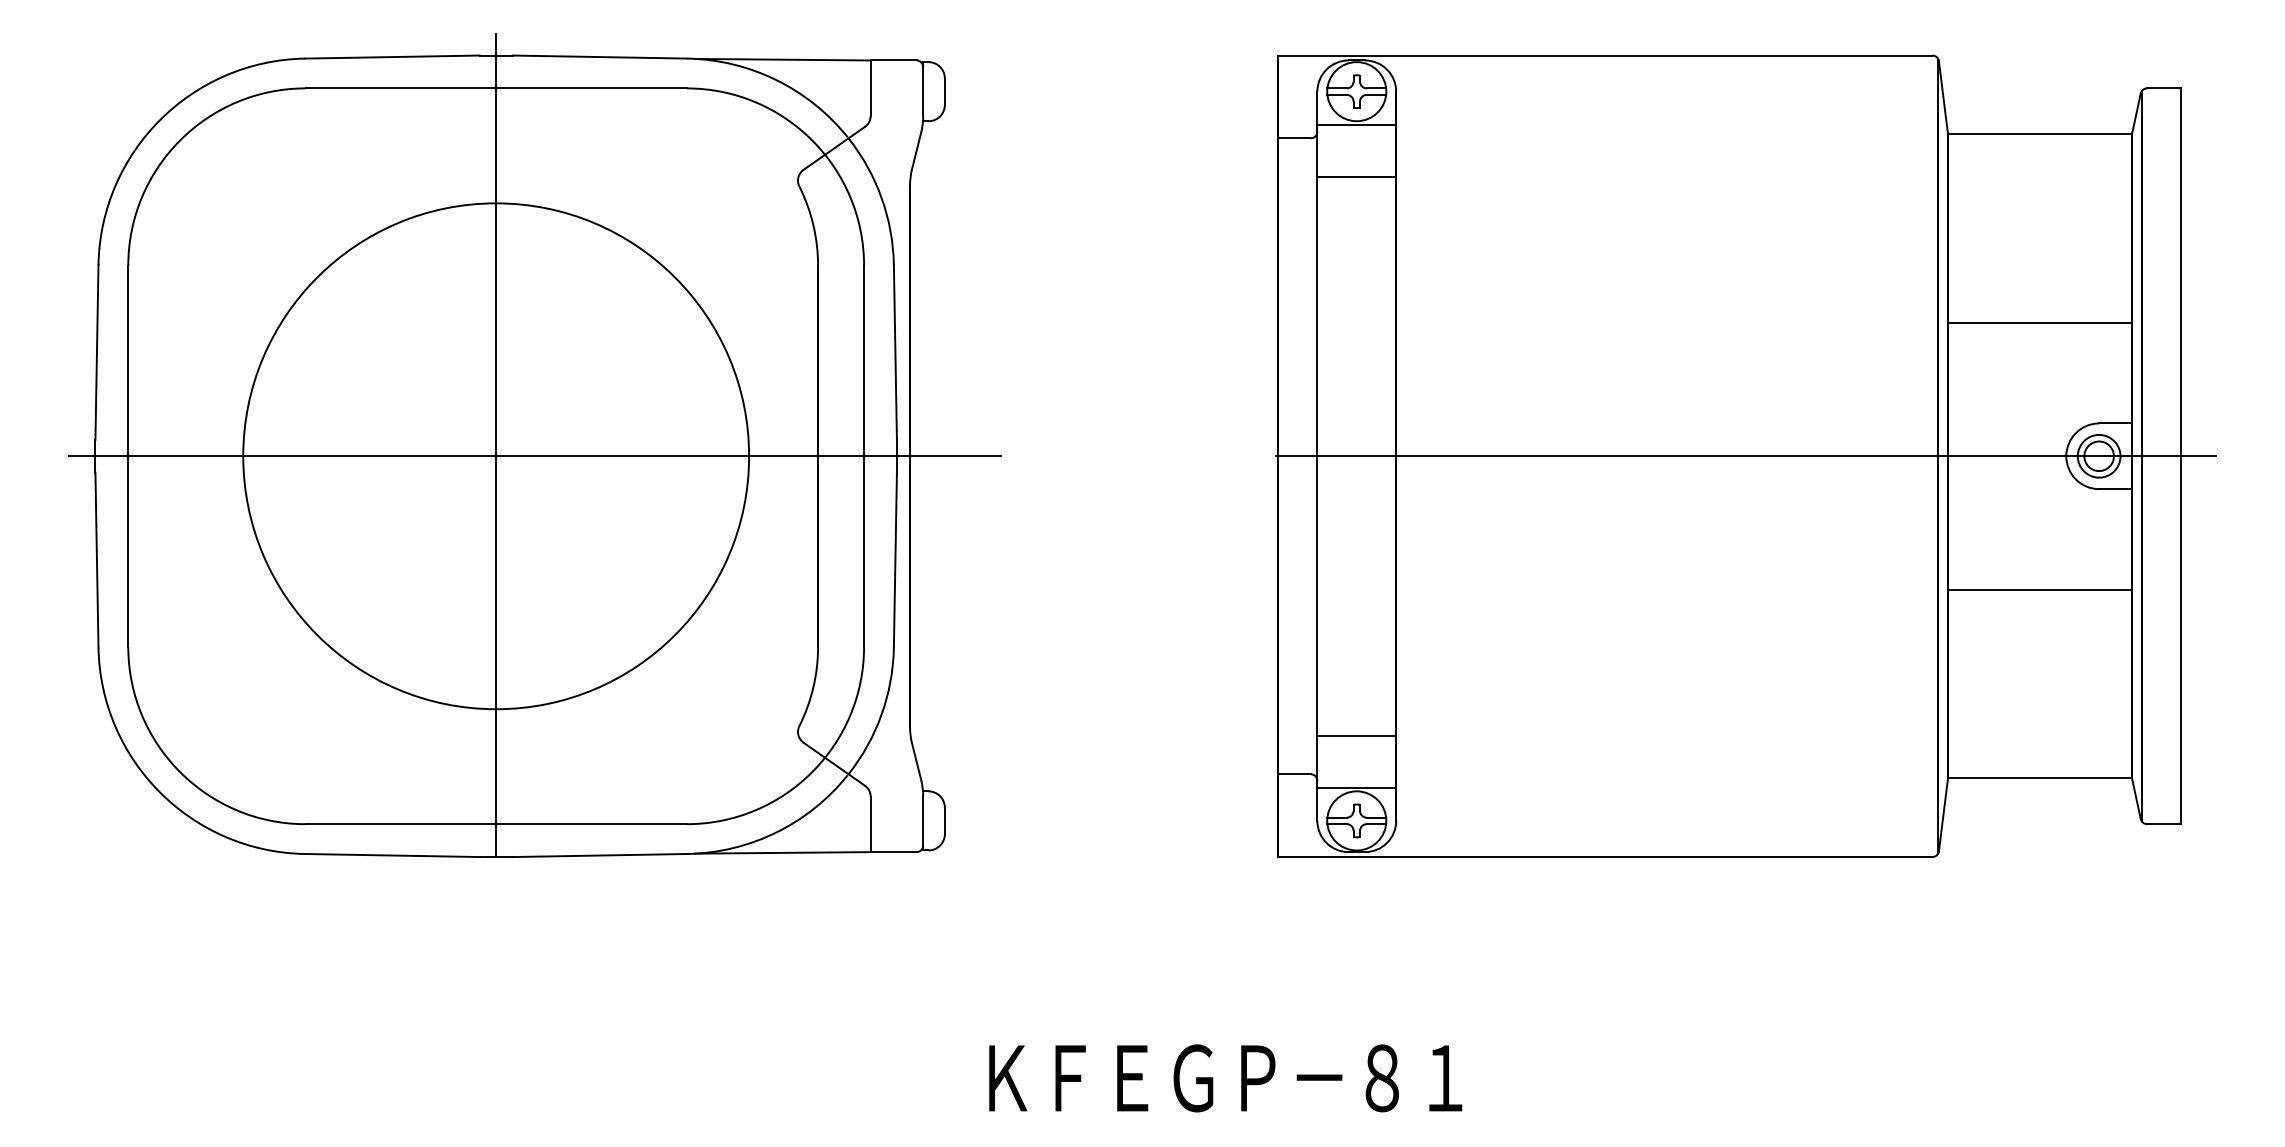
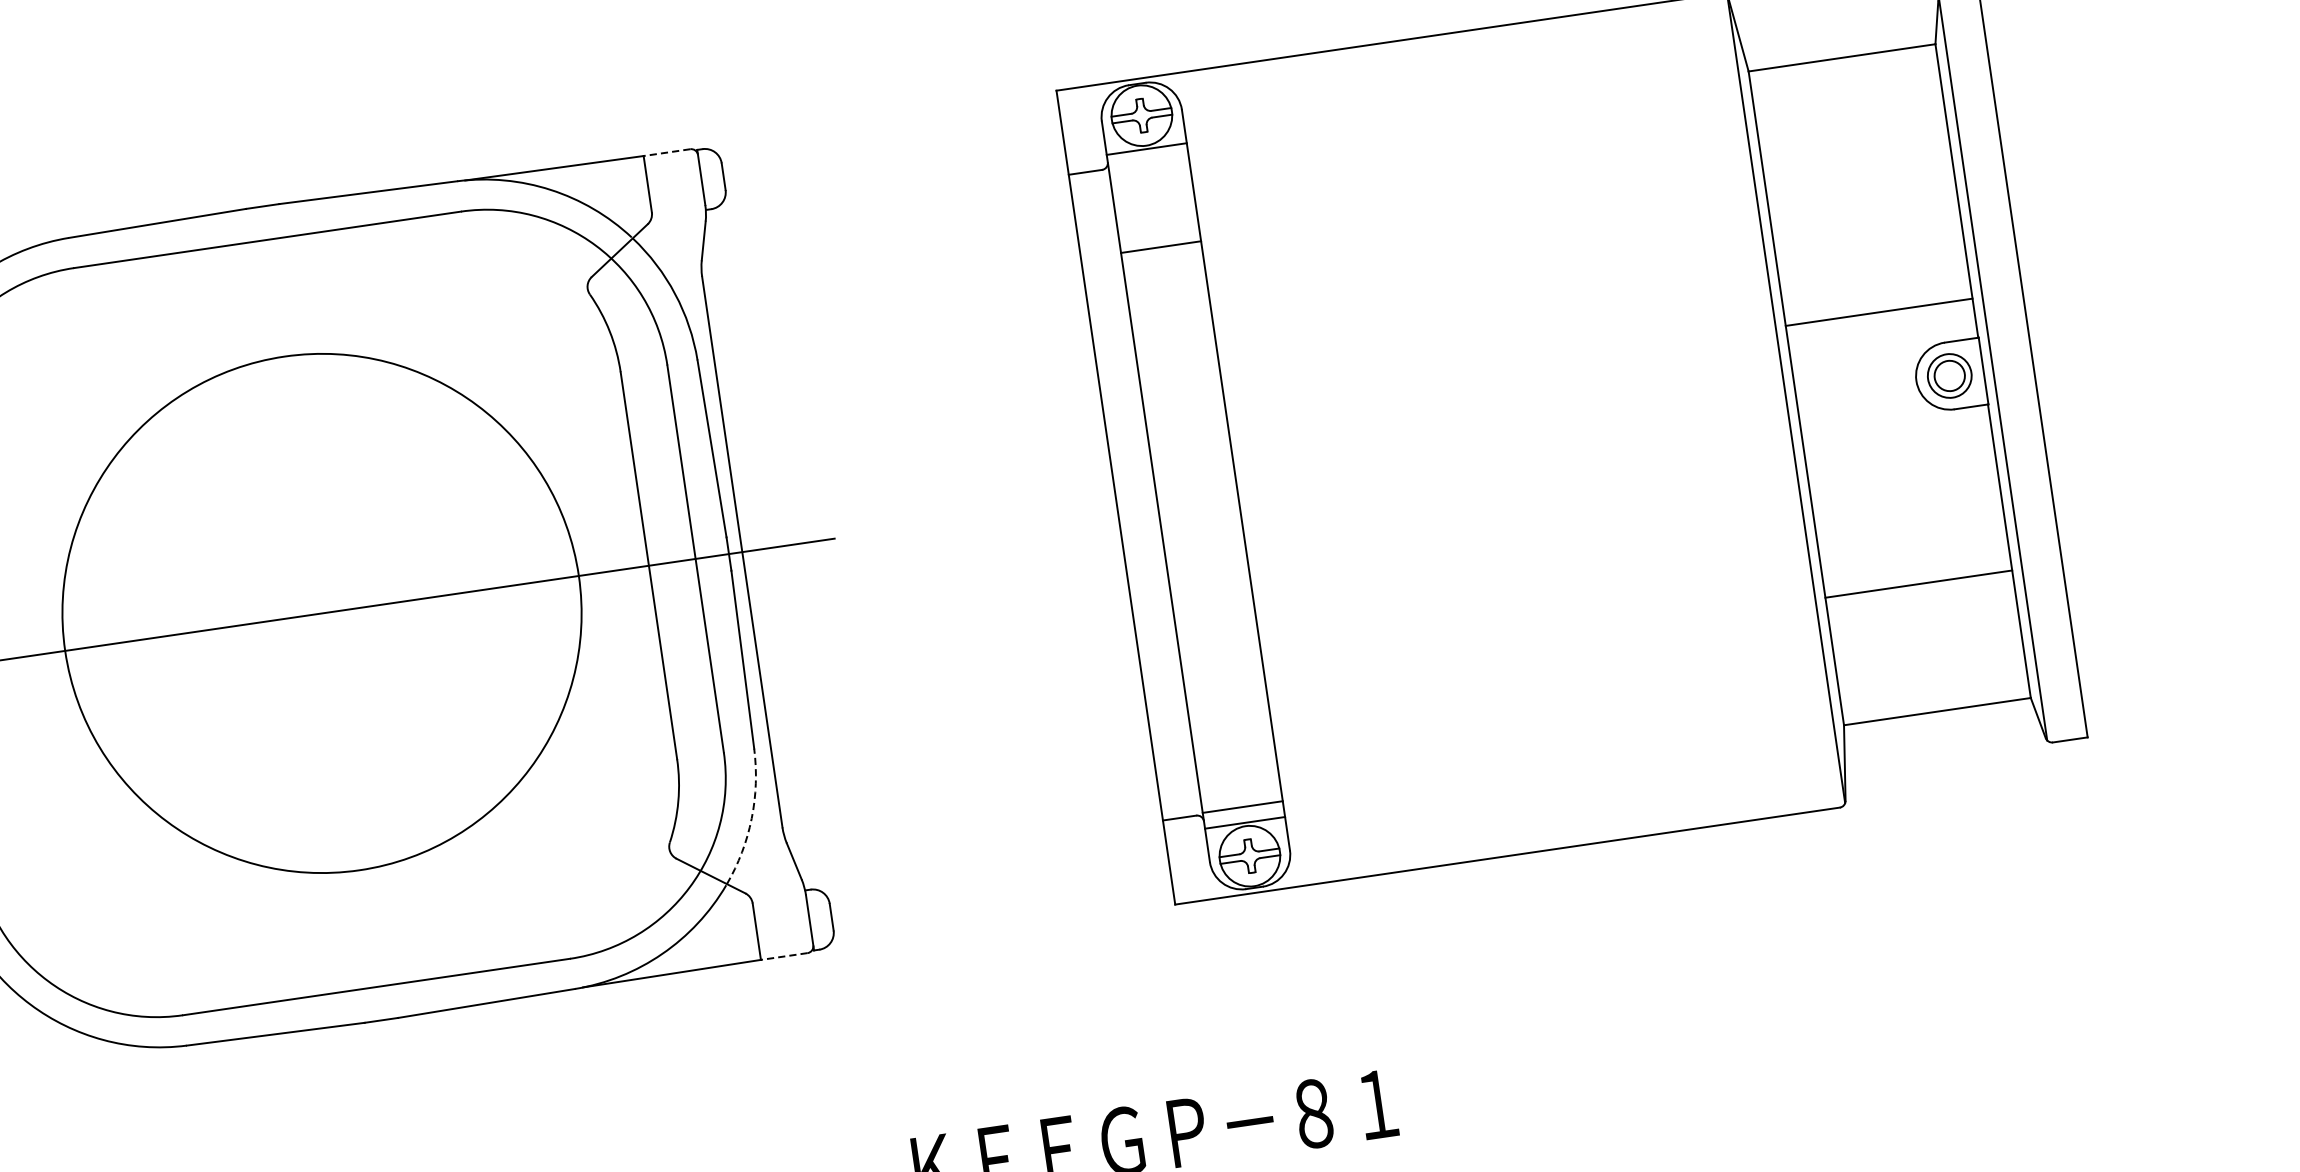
line: (893, 60) -> (666, 152), solid -> dashed
line: (1356, 177) -> (1160, 247), moved
line: (2040, 322) -> (1879, 311), moved
line: (496, 445) -> (320, 602), removed
line: (1745, 456) -> (1590, 428), removed
line: (2040, 589) -> (1919, 583), moved
arc: (881, 714) -> (751, 818), solid -> dashed
line: (1356, 735) -> (1242, 807), moved
line: (893, 852) -> (784, 956), solid -> dashed

